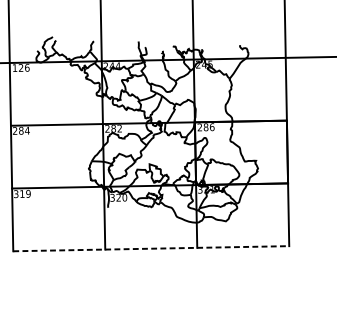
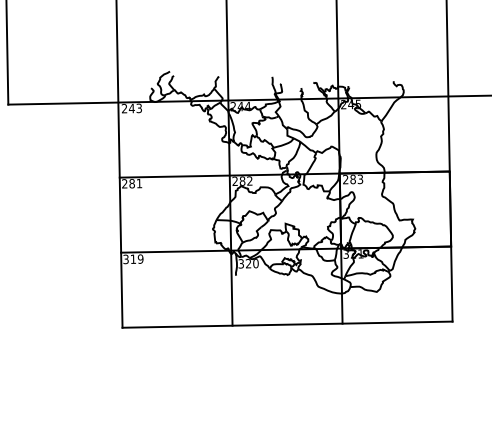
text: (20, 67) -> (131, 108), 126 -> 243
text: (212, 127) -> (360, 179), 286 -> 283
text: (27, 130) -> (139, 183), 284 -> 281
line: (152, 248) -> (288, 324), dashed -> solid

